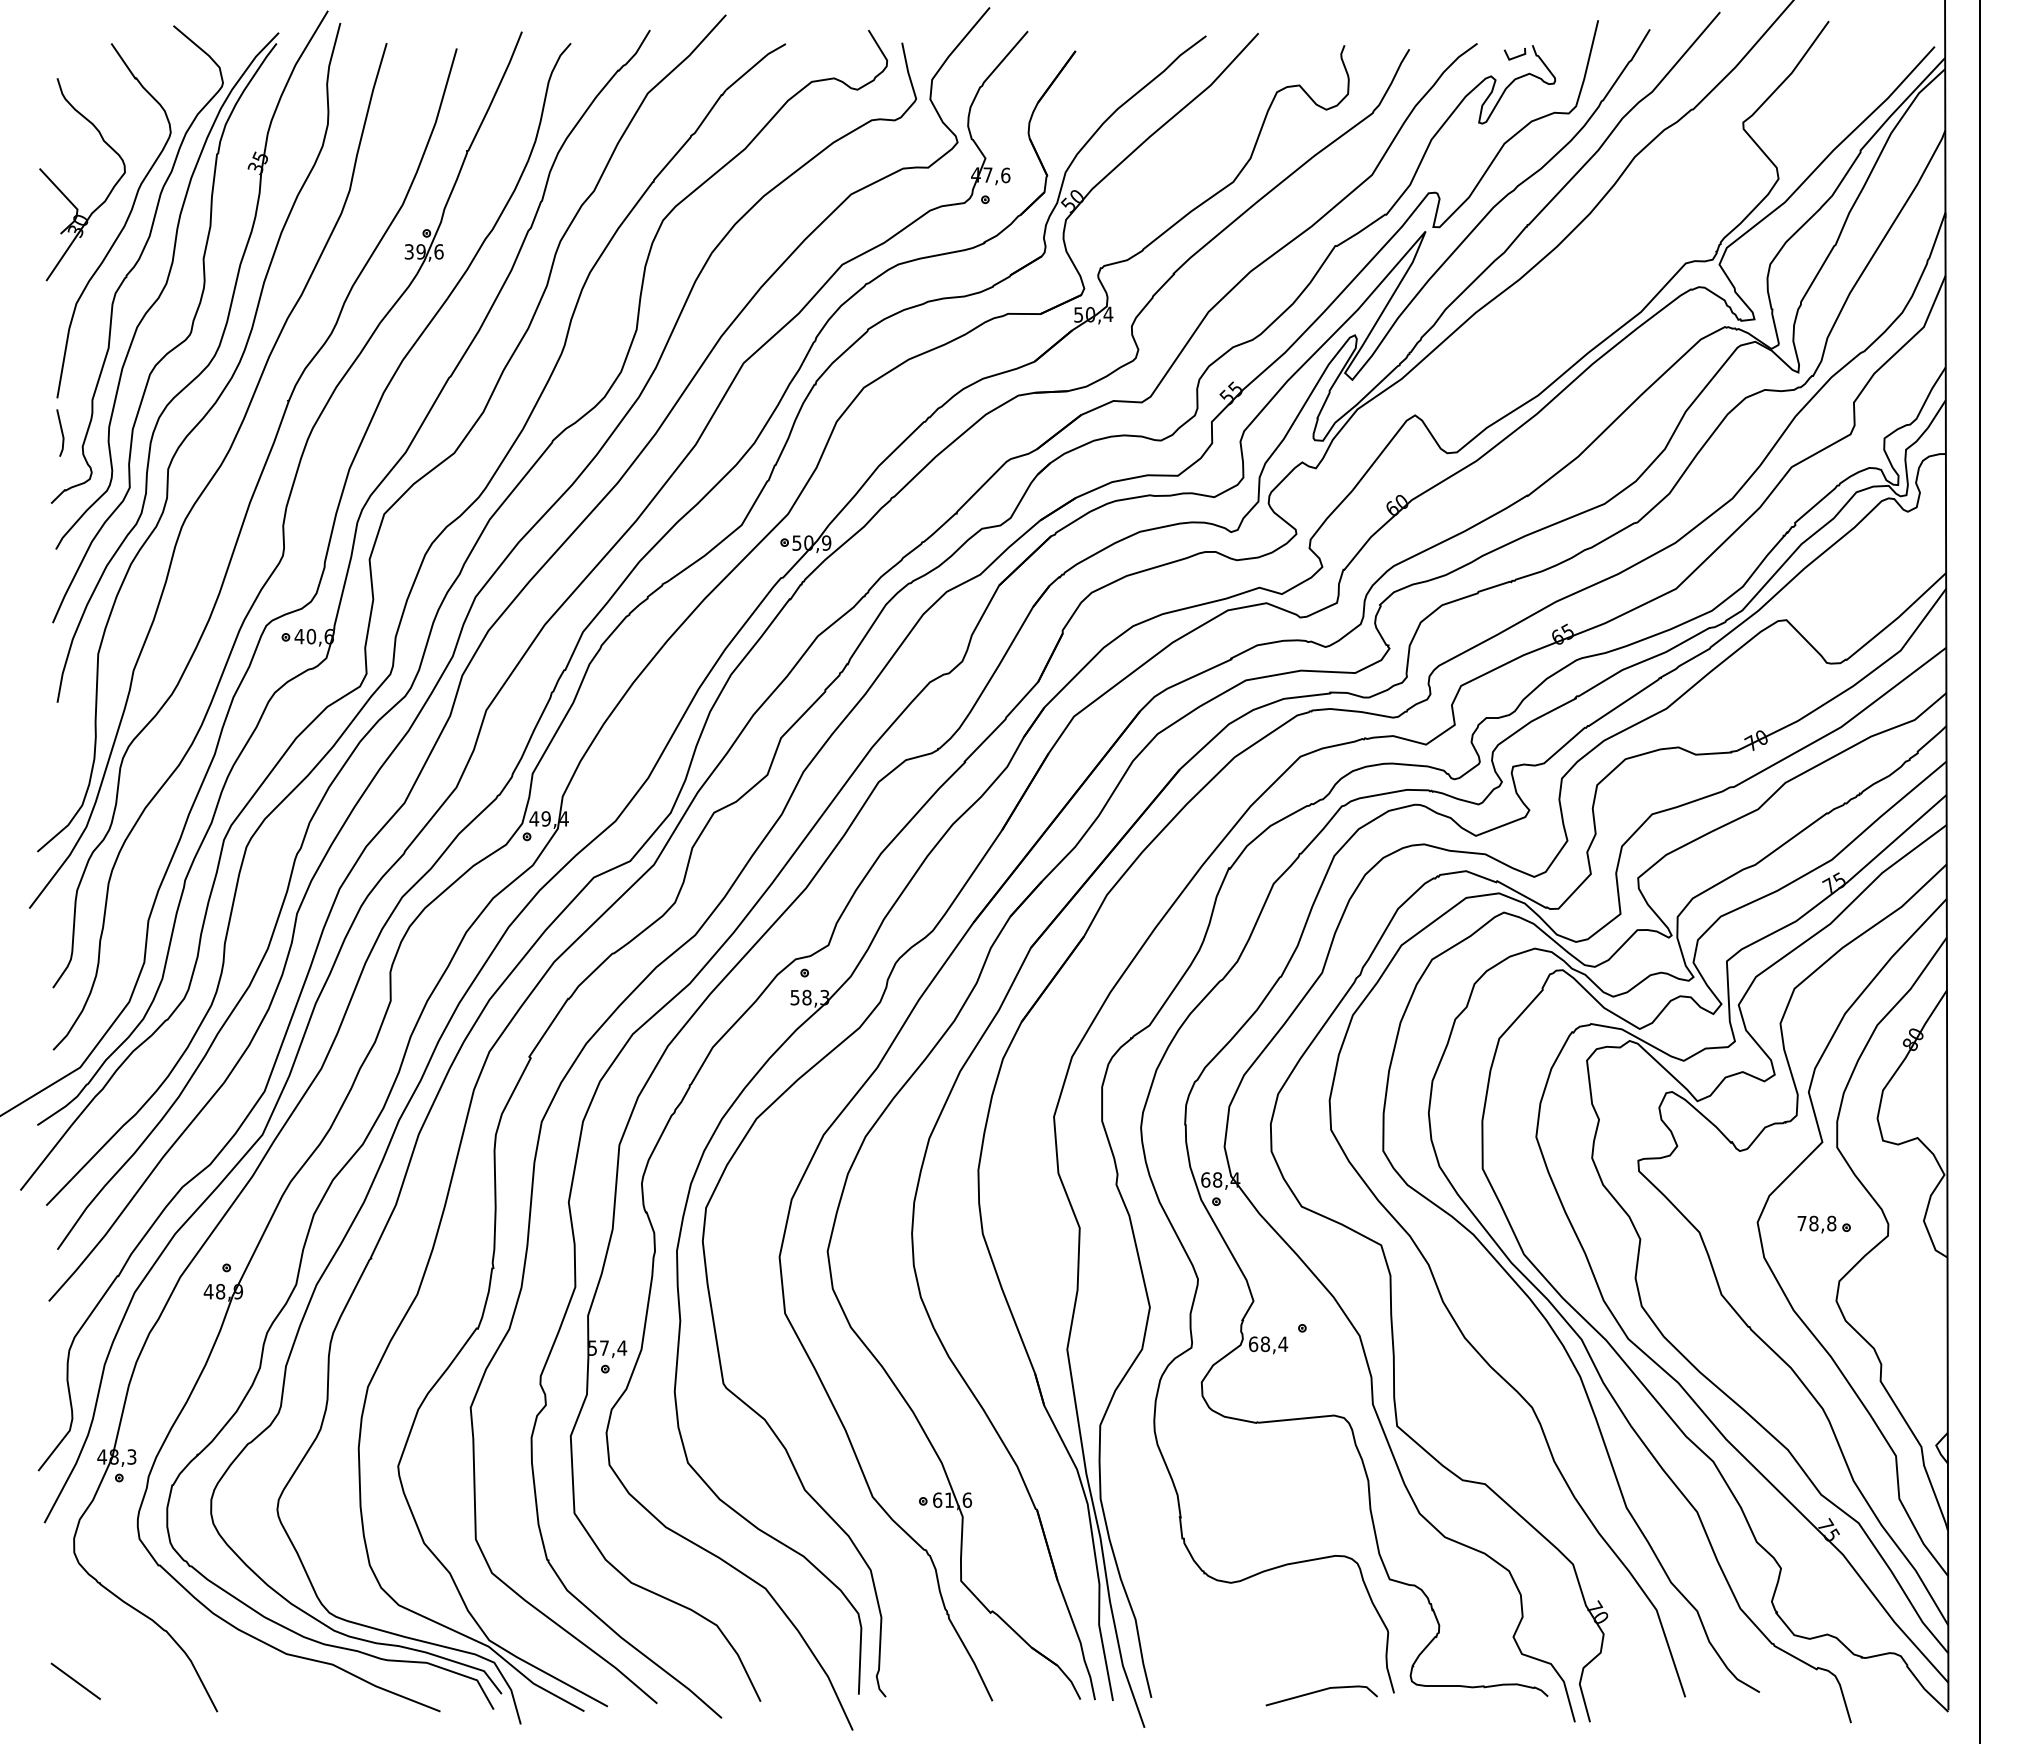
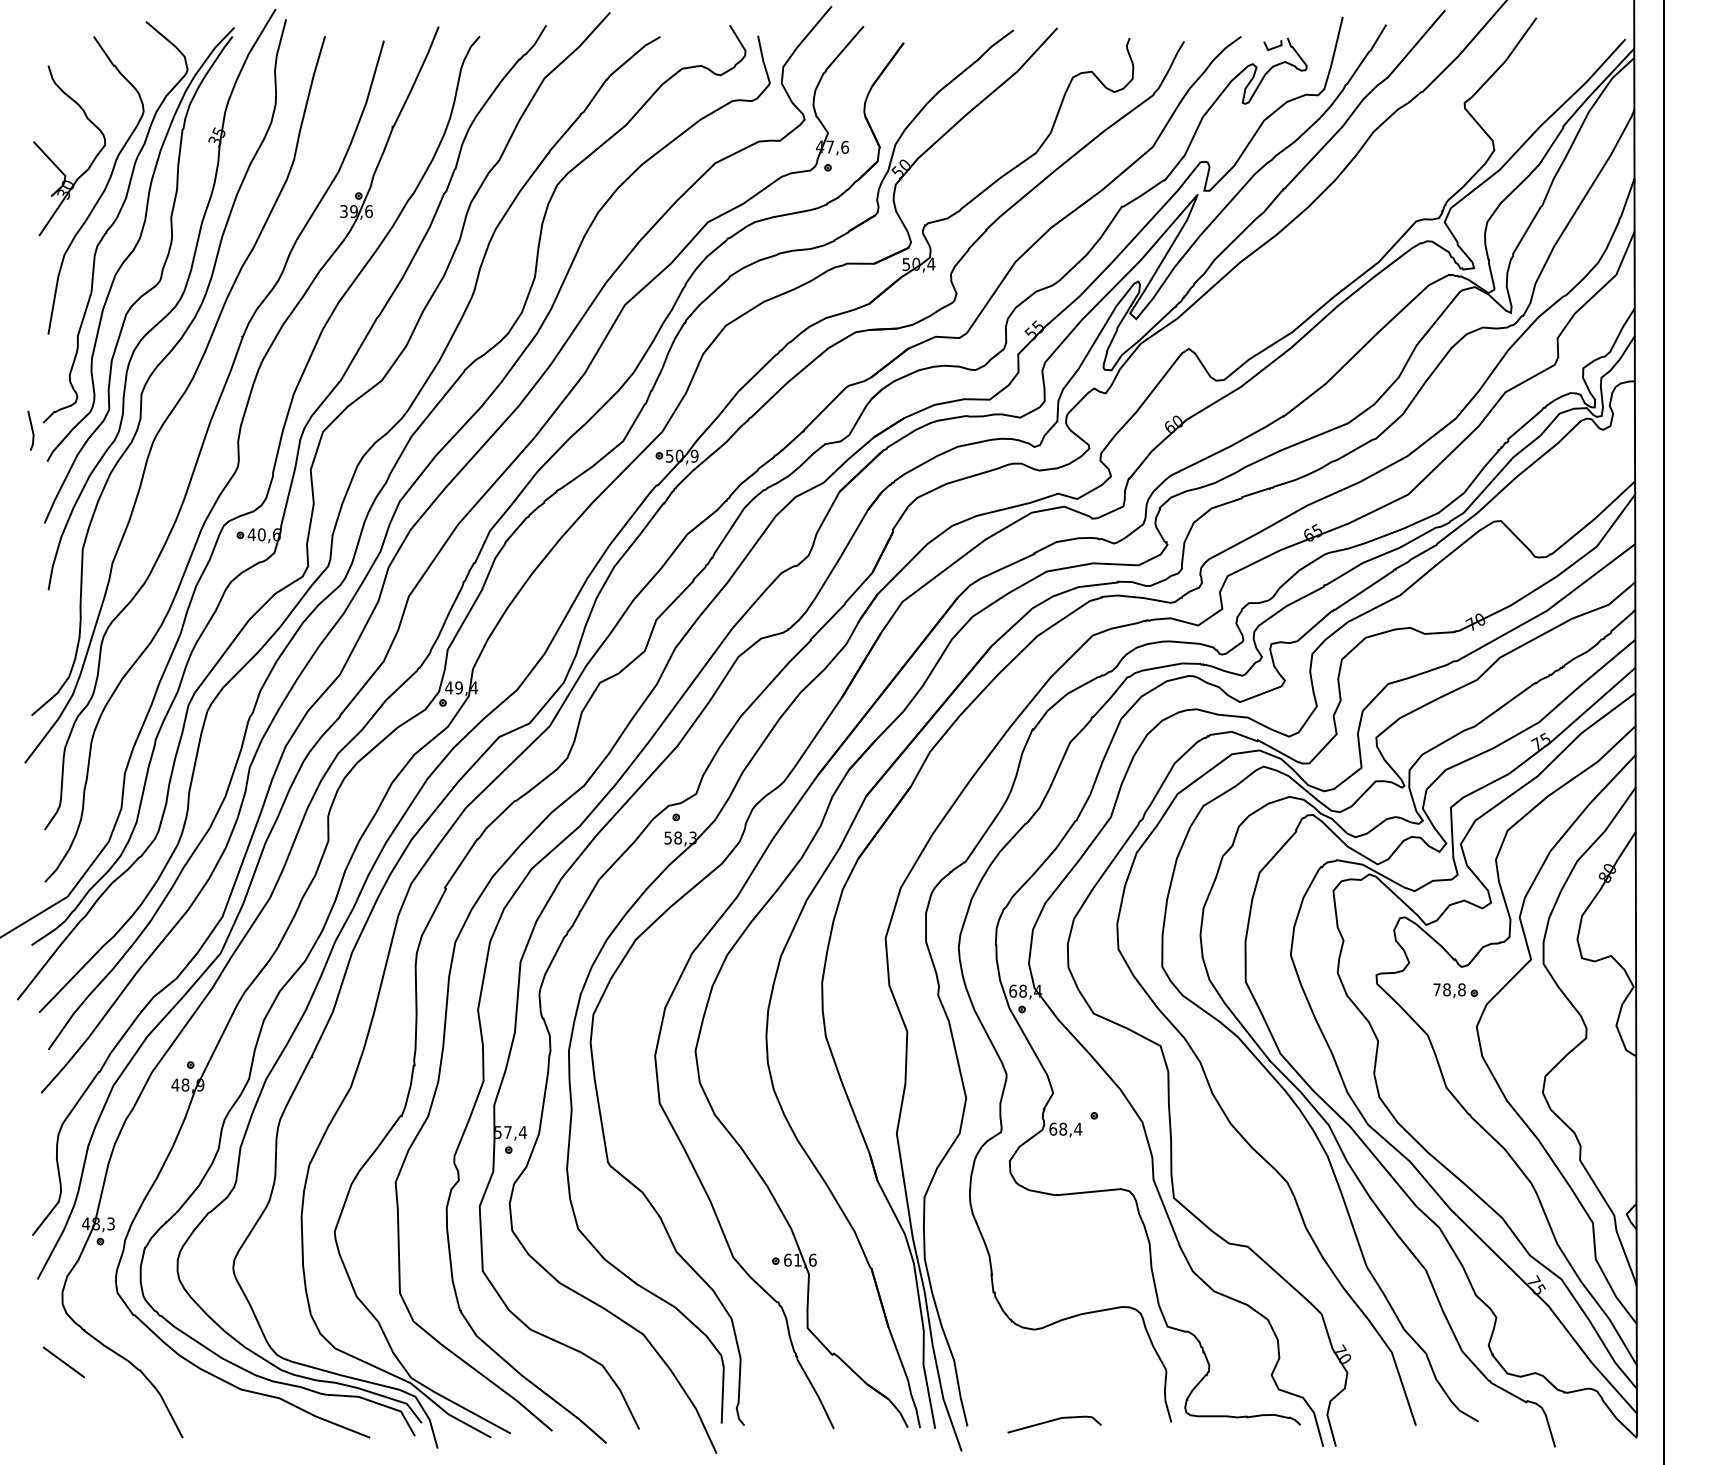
line: (61, 432) -> (31, 430), moved
part: (1824, 1224) -> (1455, 990), moved
line: (75, 1681) -> (63, 1362), moved
line: (1320, 1692) -> (1053, 1421), moved

